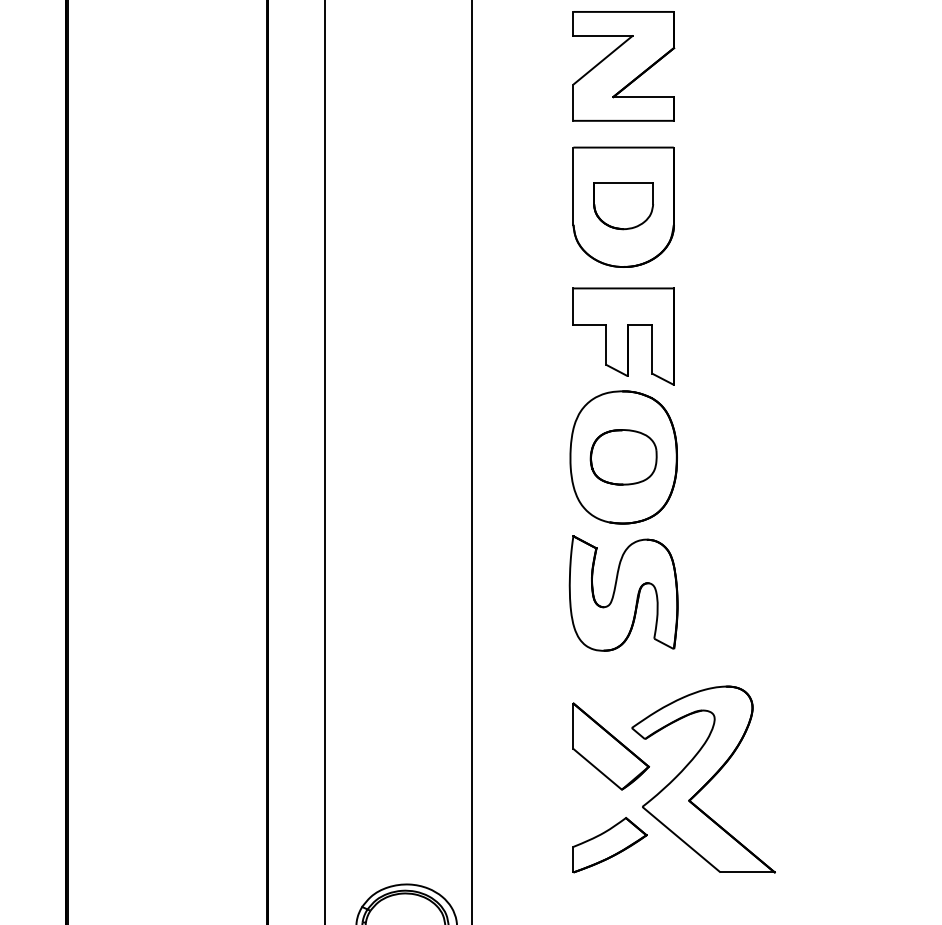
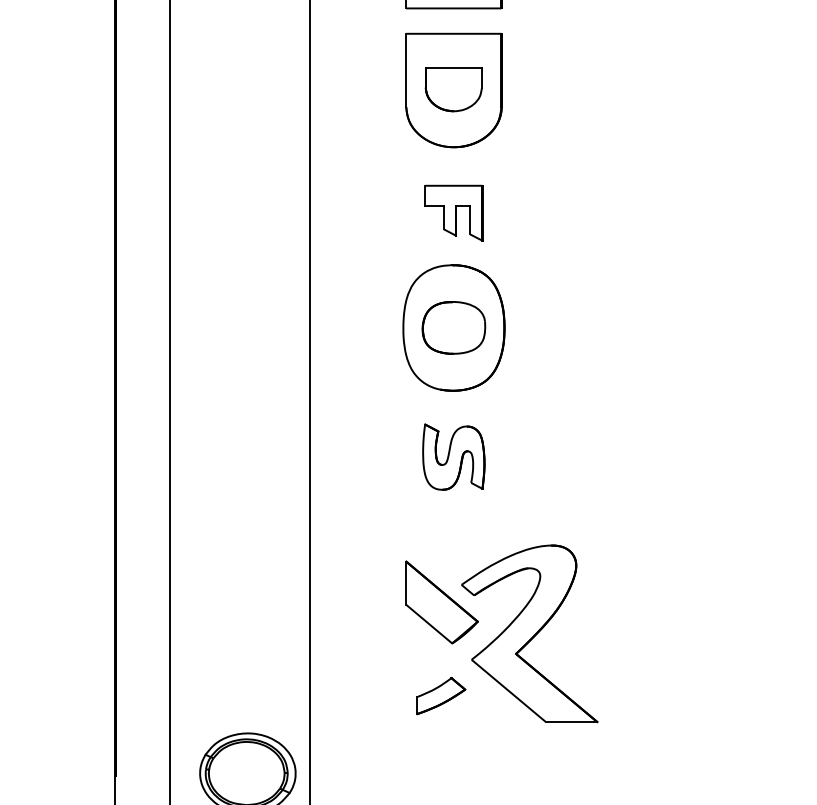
part: (623, 336) -> (453, 213), size x0.6
part: (623, 593) -> (453, 457), size x0.6
part: (609, 845) -> (440, 696), size x0.7

